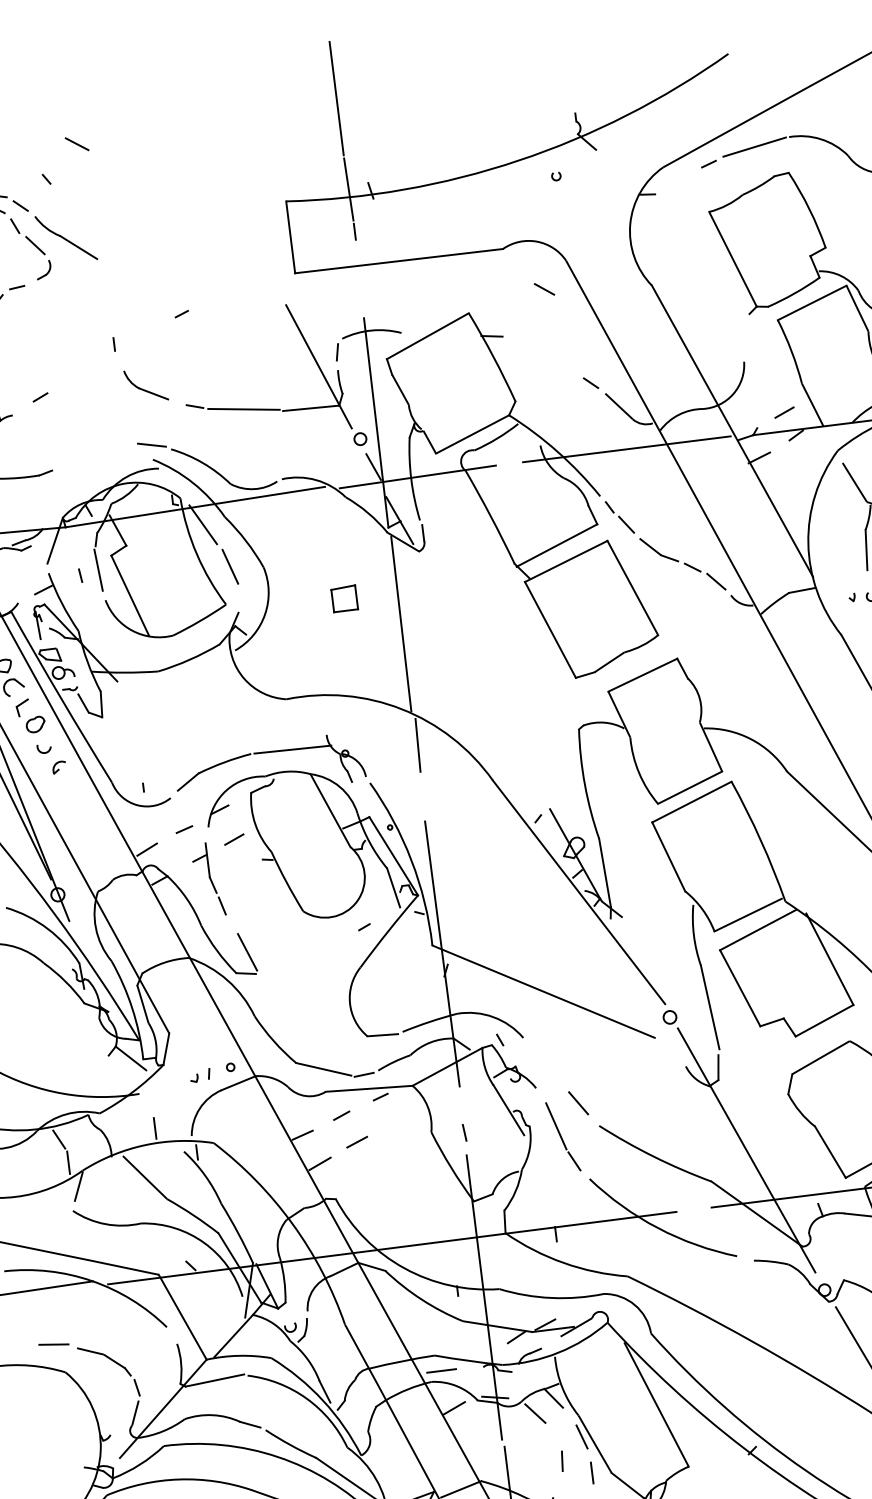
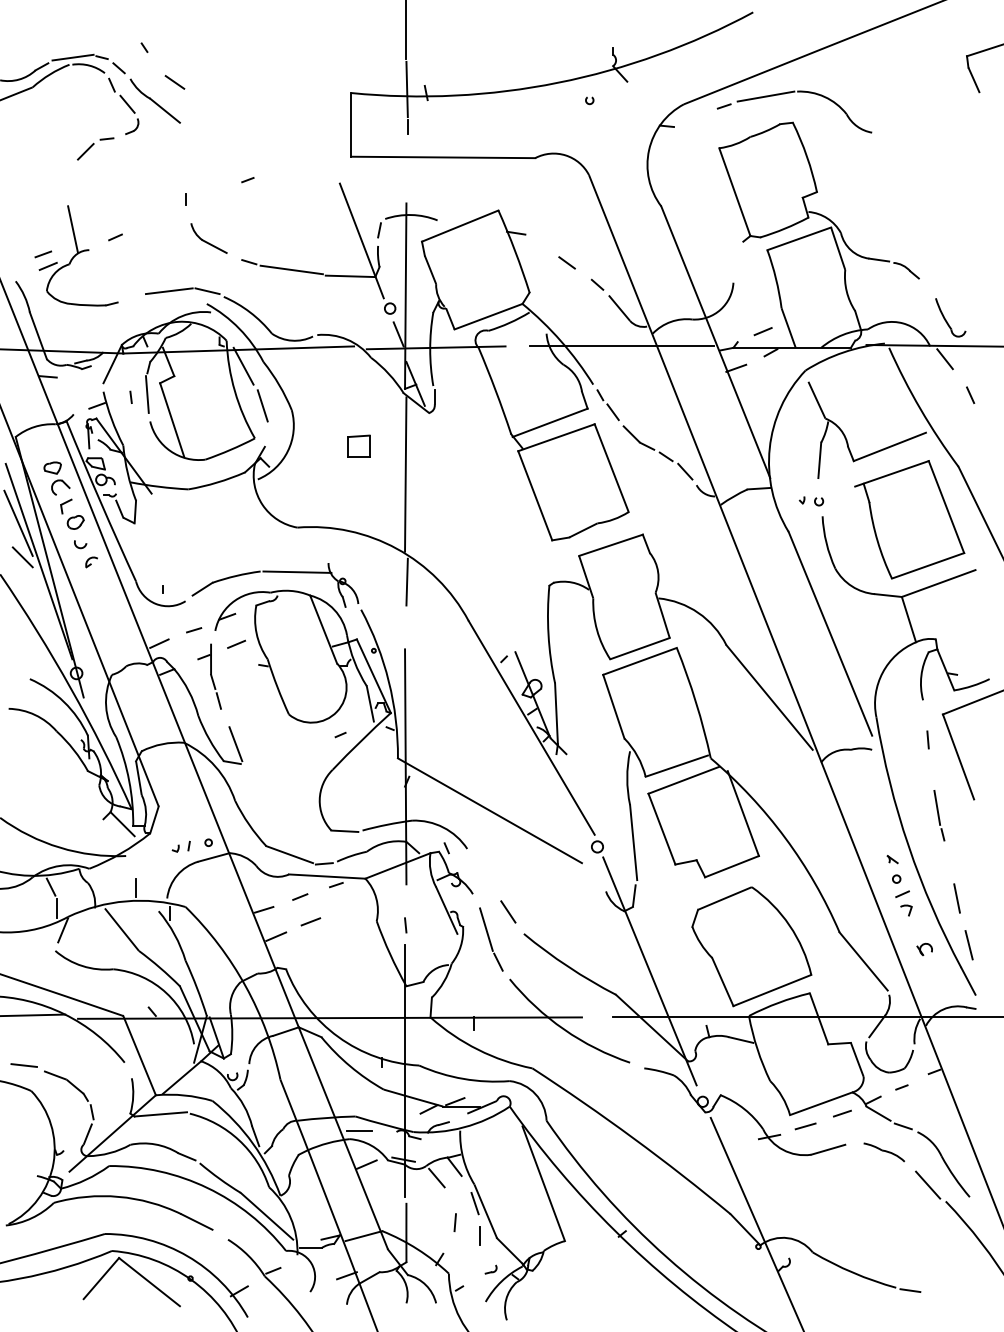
line: (76, 144) -> (174, 82), moved
line: (543, 289) -> (566, 262), moved
line: (107, 451) -> (168, 291), added

